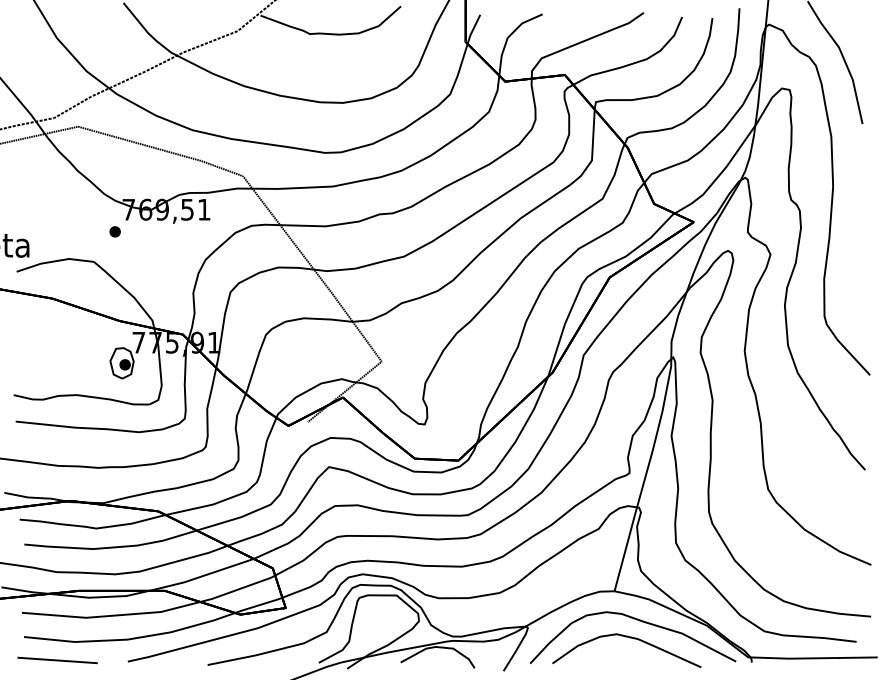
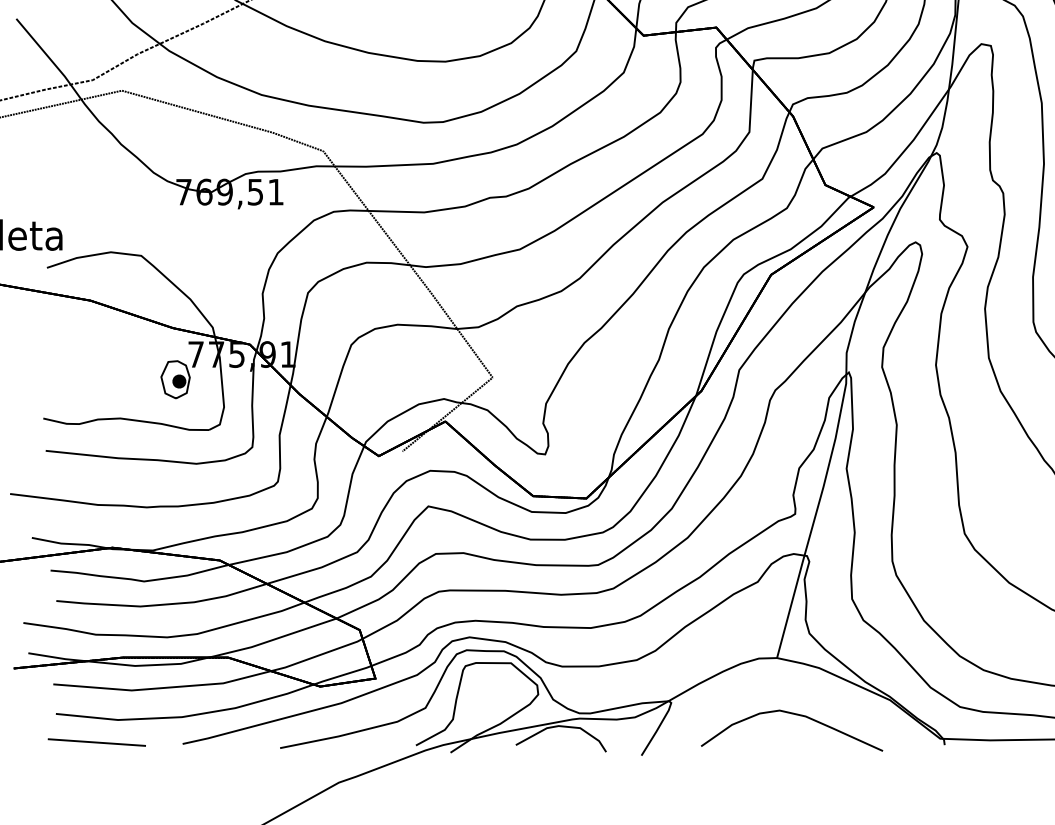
part: (114, 231) -> (166, 218), removed
curve: (639, 621) -> (807, 694), removed

